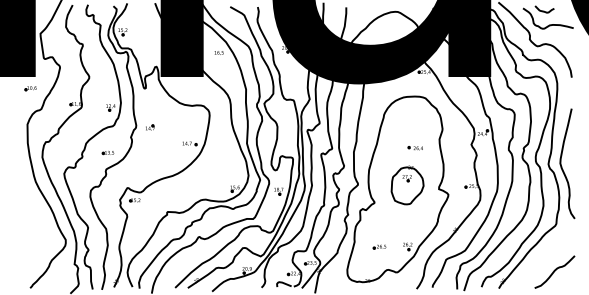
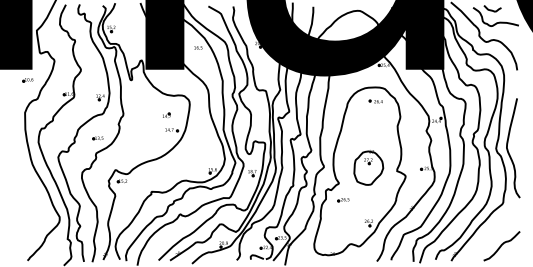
part: (150, 127) -> (167, 115), moved
part: (414, 148) -> (375, 101), moved
part: (379, 246) -> (343, 199), moved

